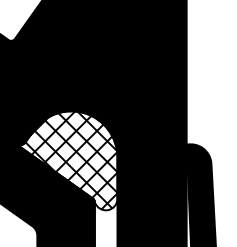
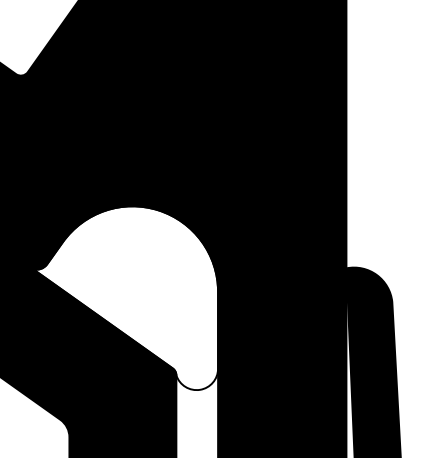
hatch: (68, 160) -> (127, 297), removed

